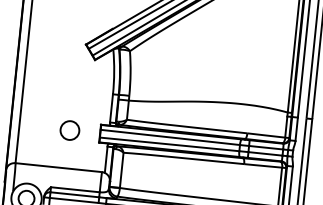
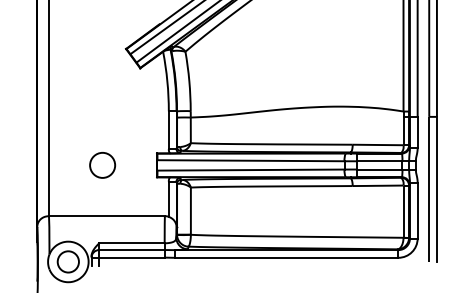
circle: (69, 130) -> (102, 165), moved

